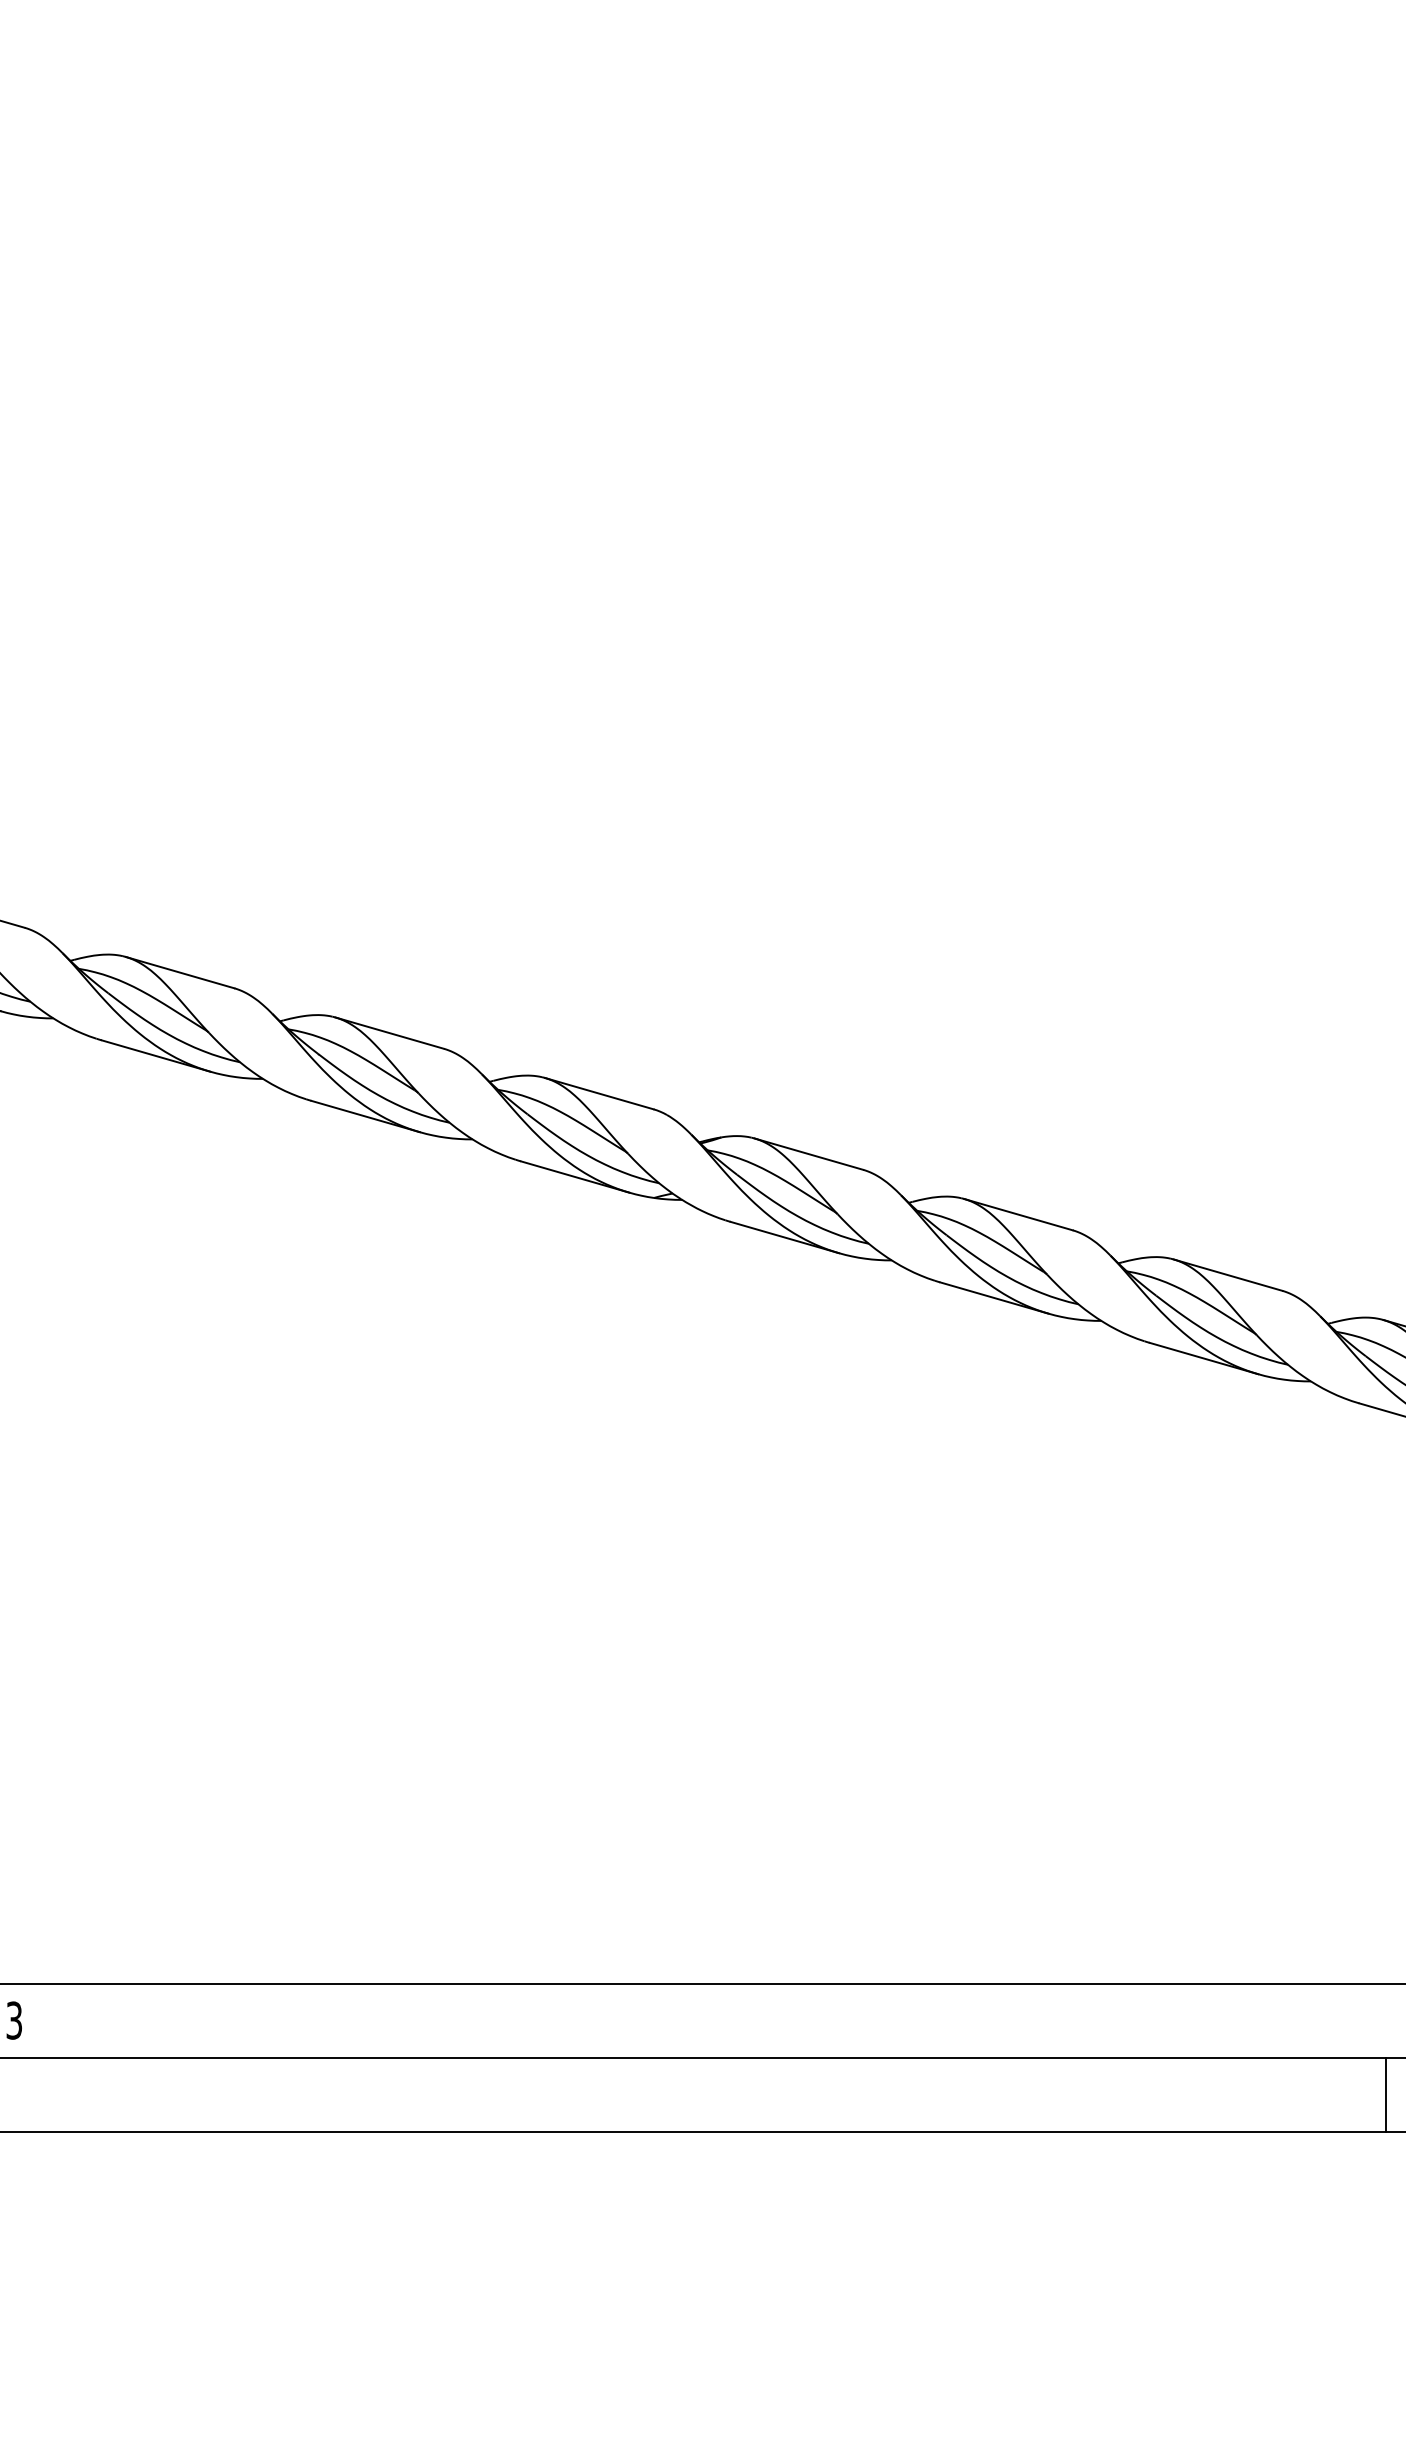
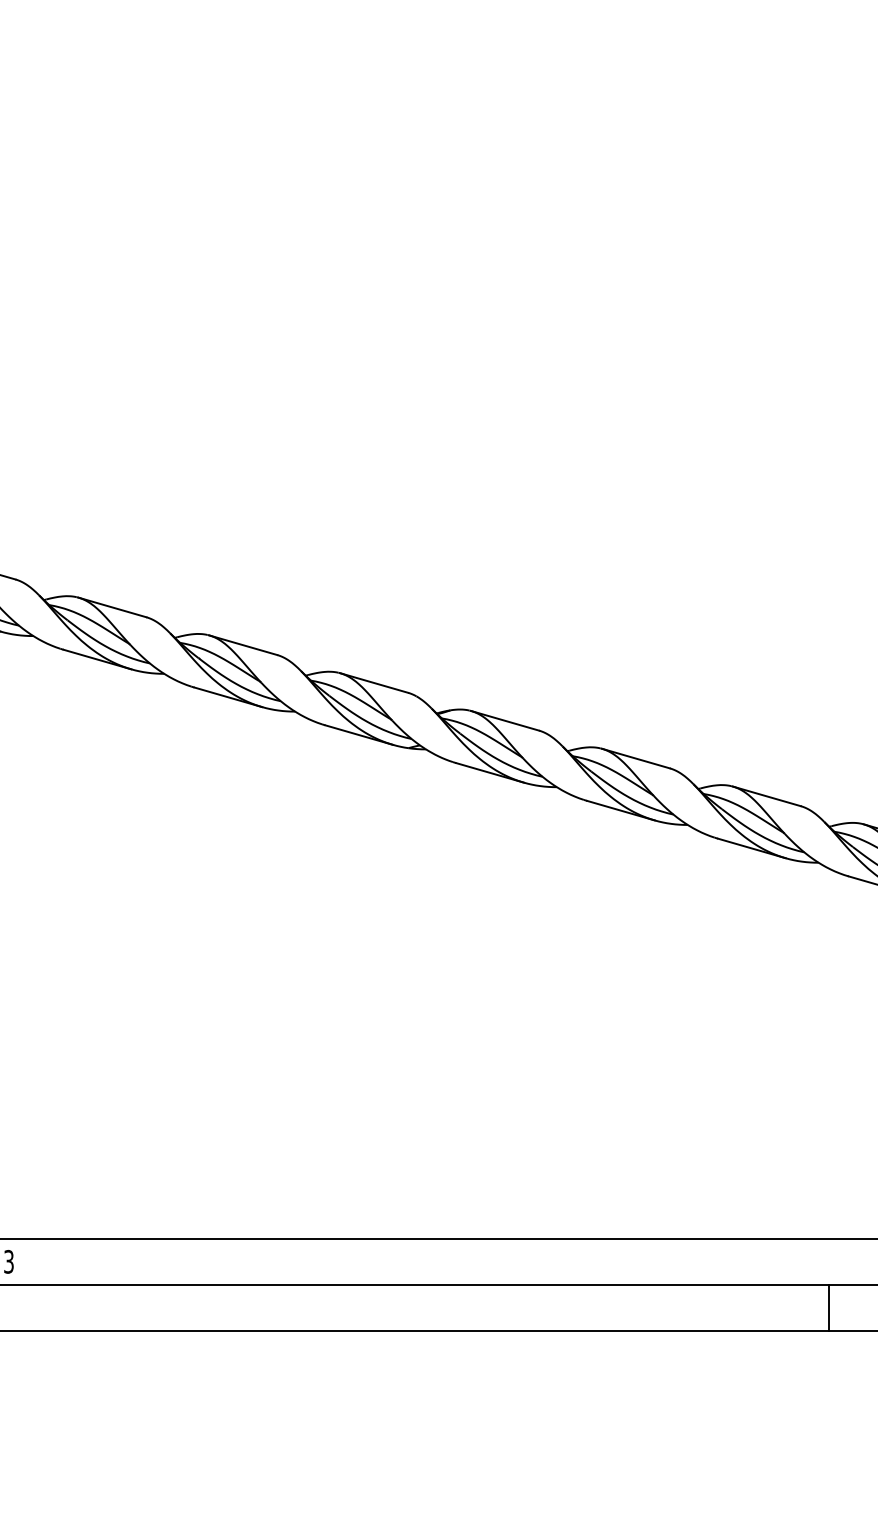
line: (1385, 2095) -> (828, 1308), moved

